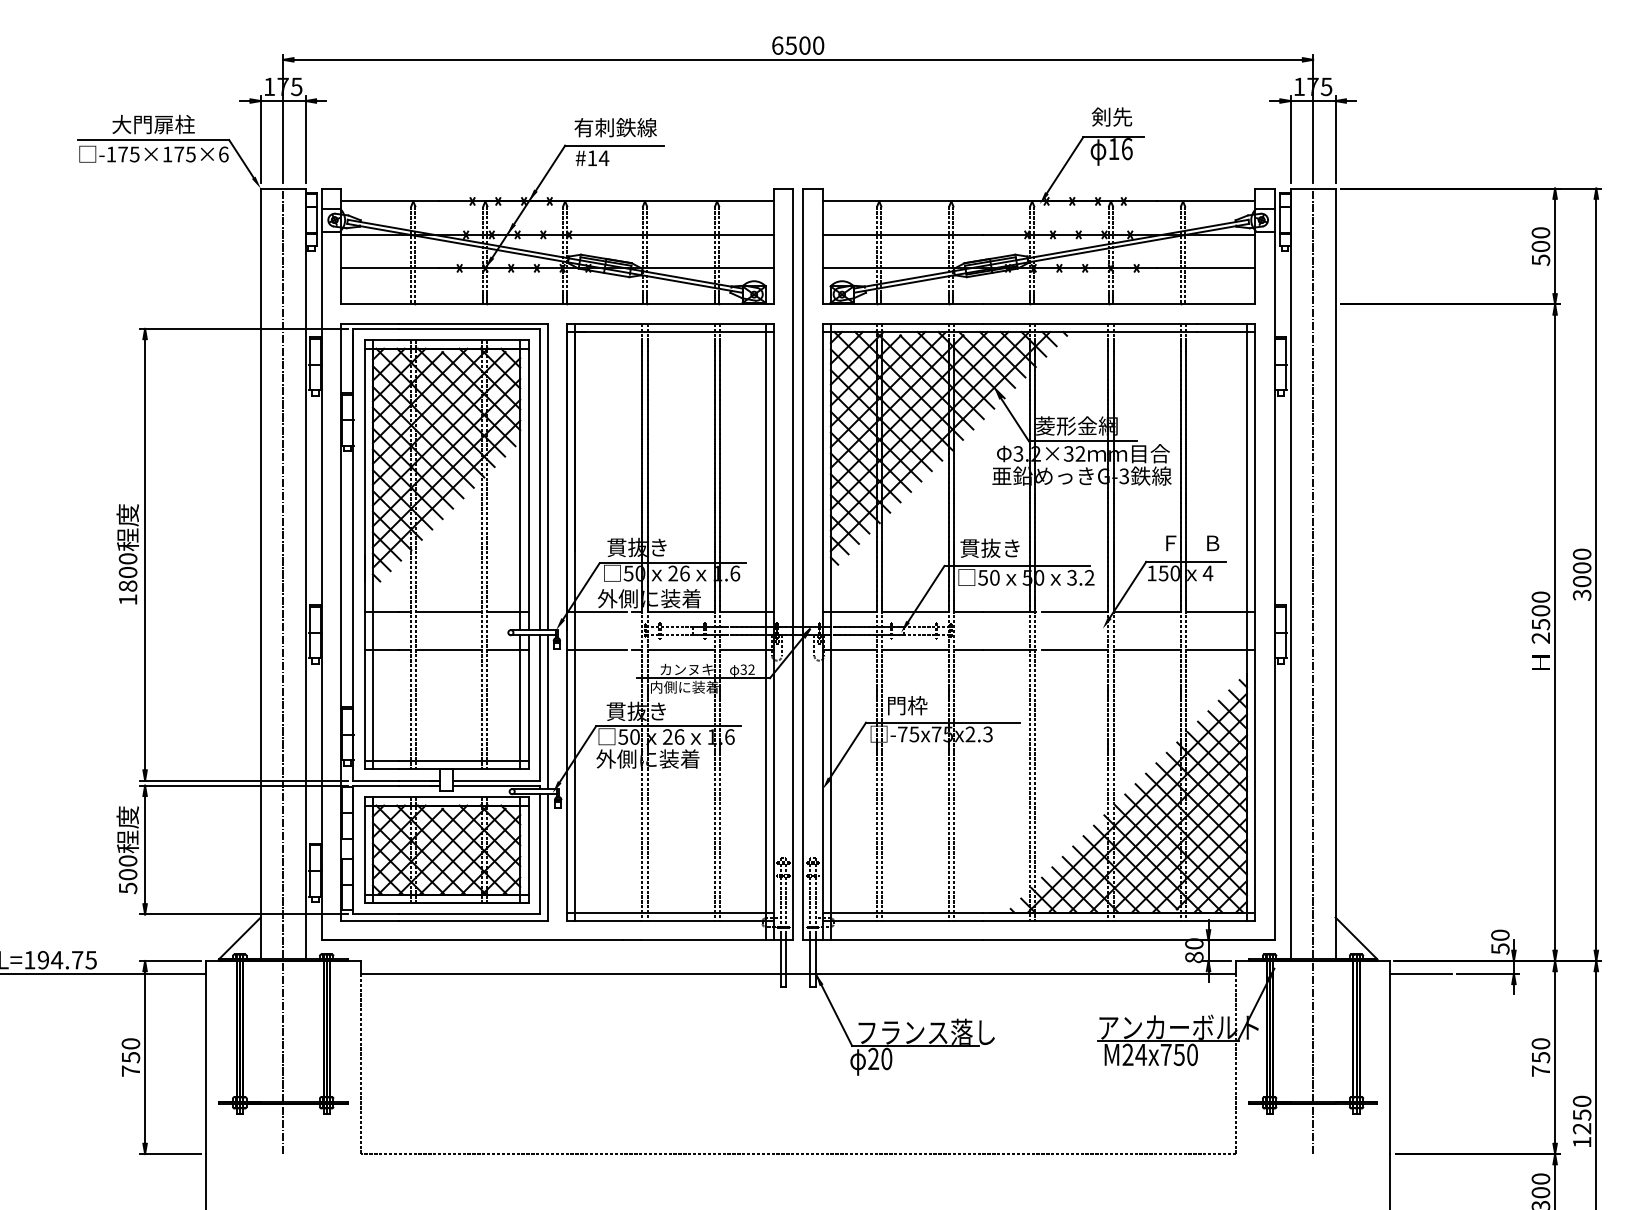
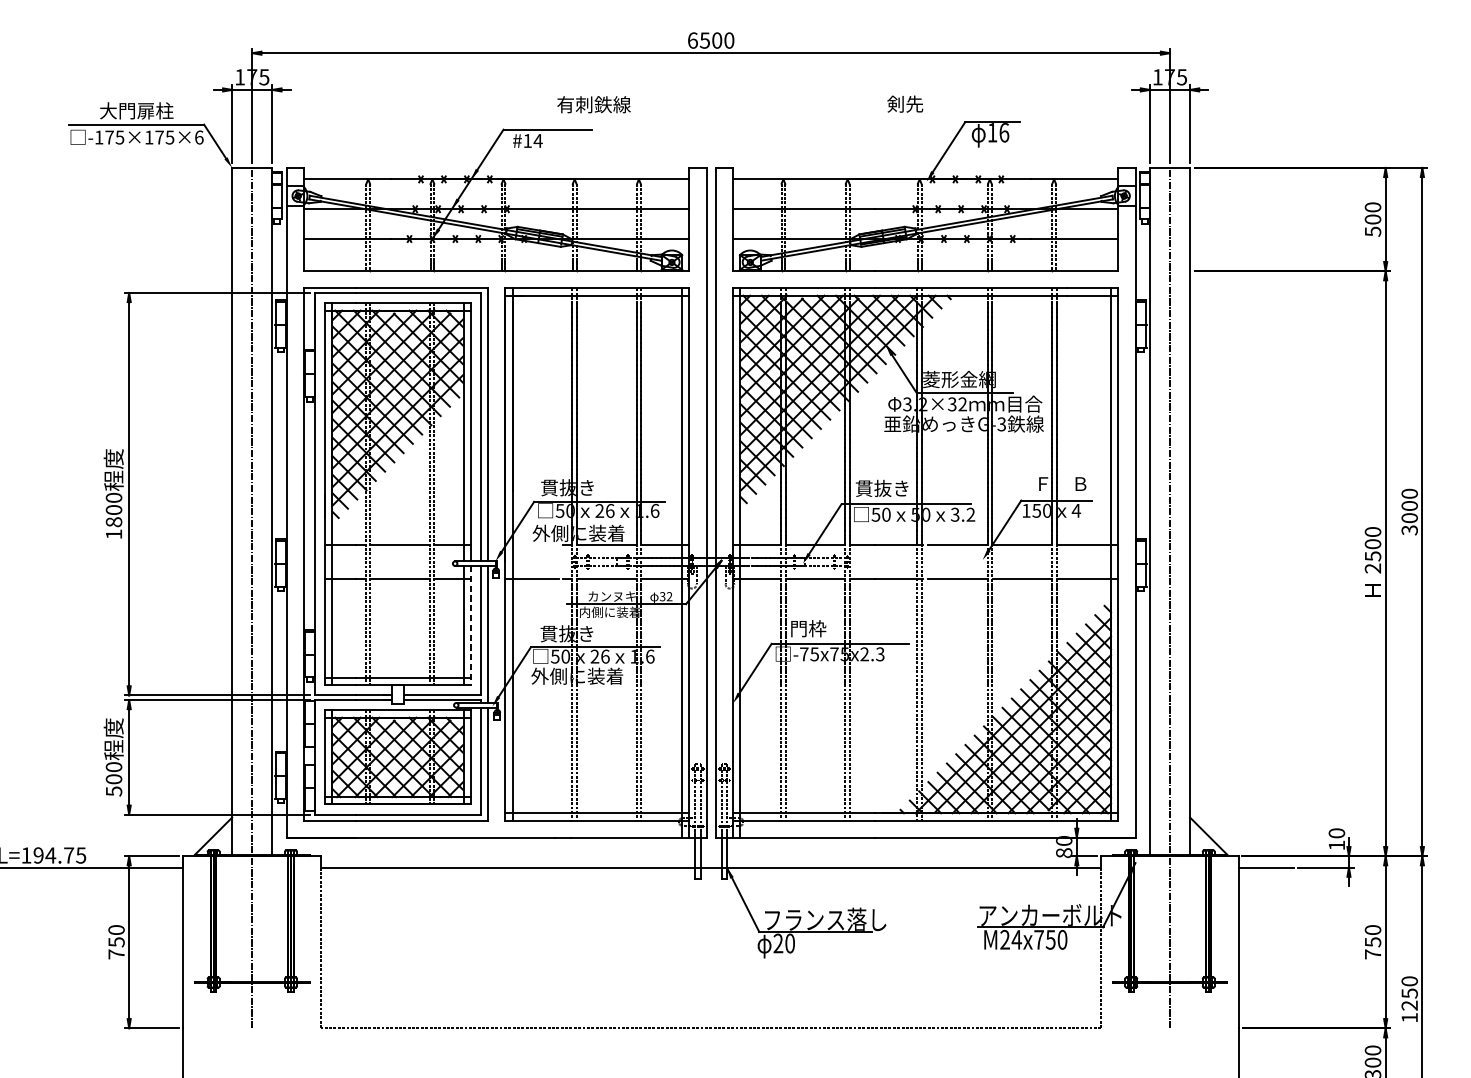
text: (1111, 116) -> (904, 103), moved
text: (615, 127) -> (593, 104), moved
line: (596, 611) -> (531, 544), removed
line: (528, 702) -> (470, 625), solid -> dashed
text: (1500, 948) -> (1336, 845), 50 -> 10

